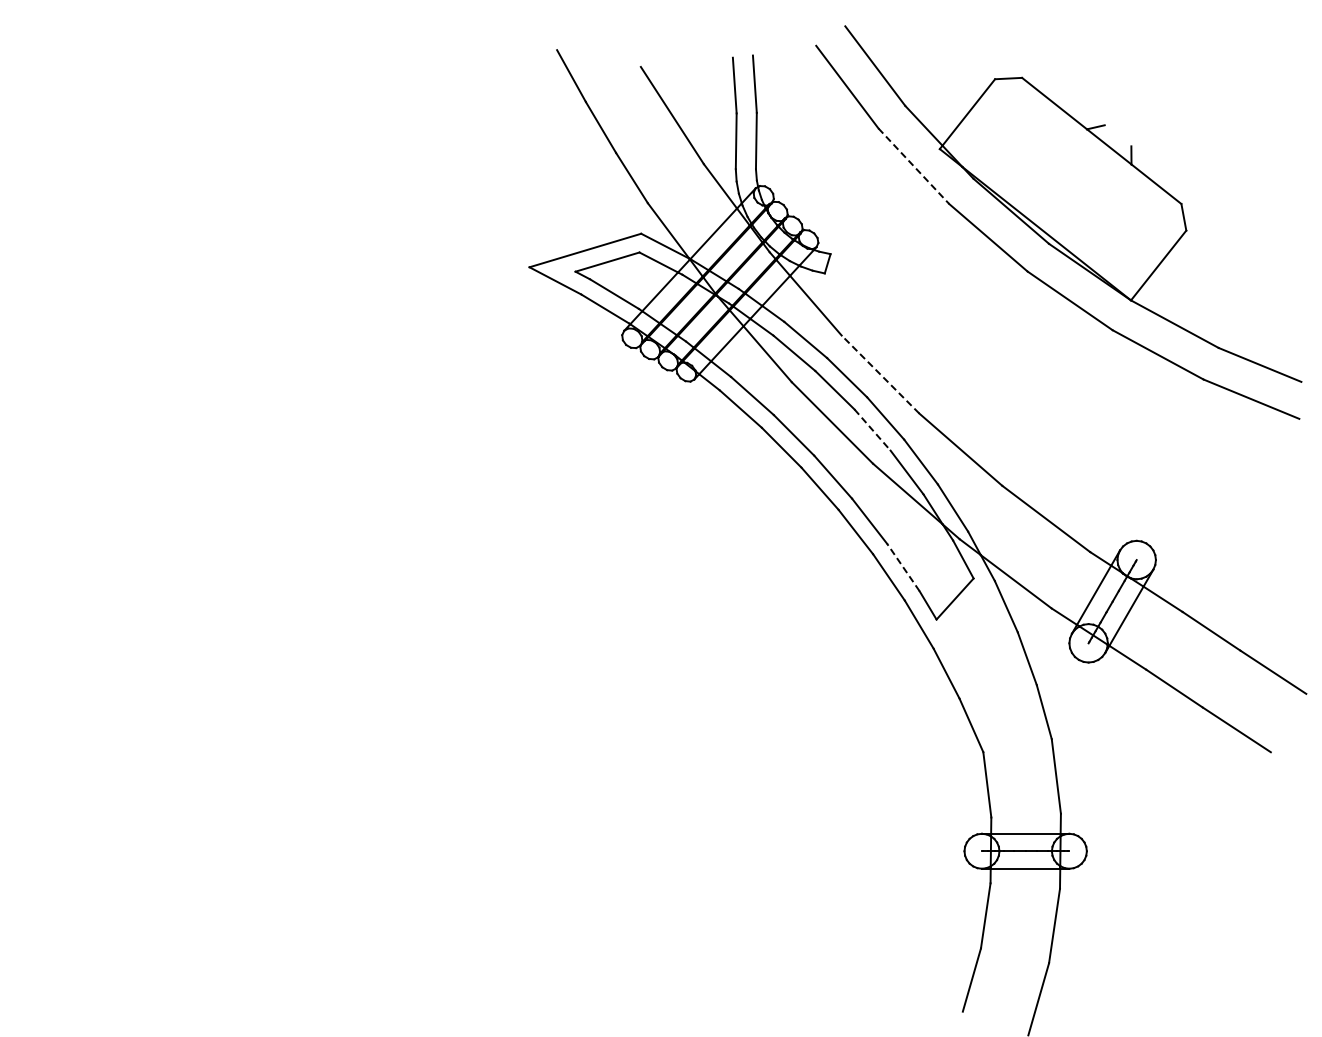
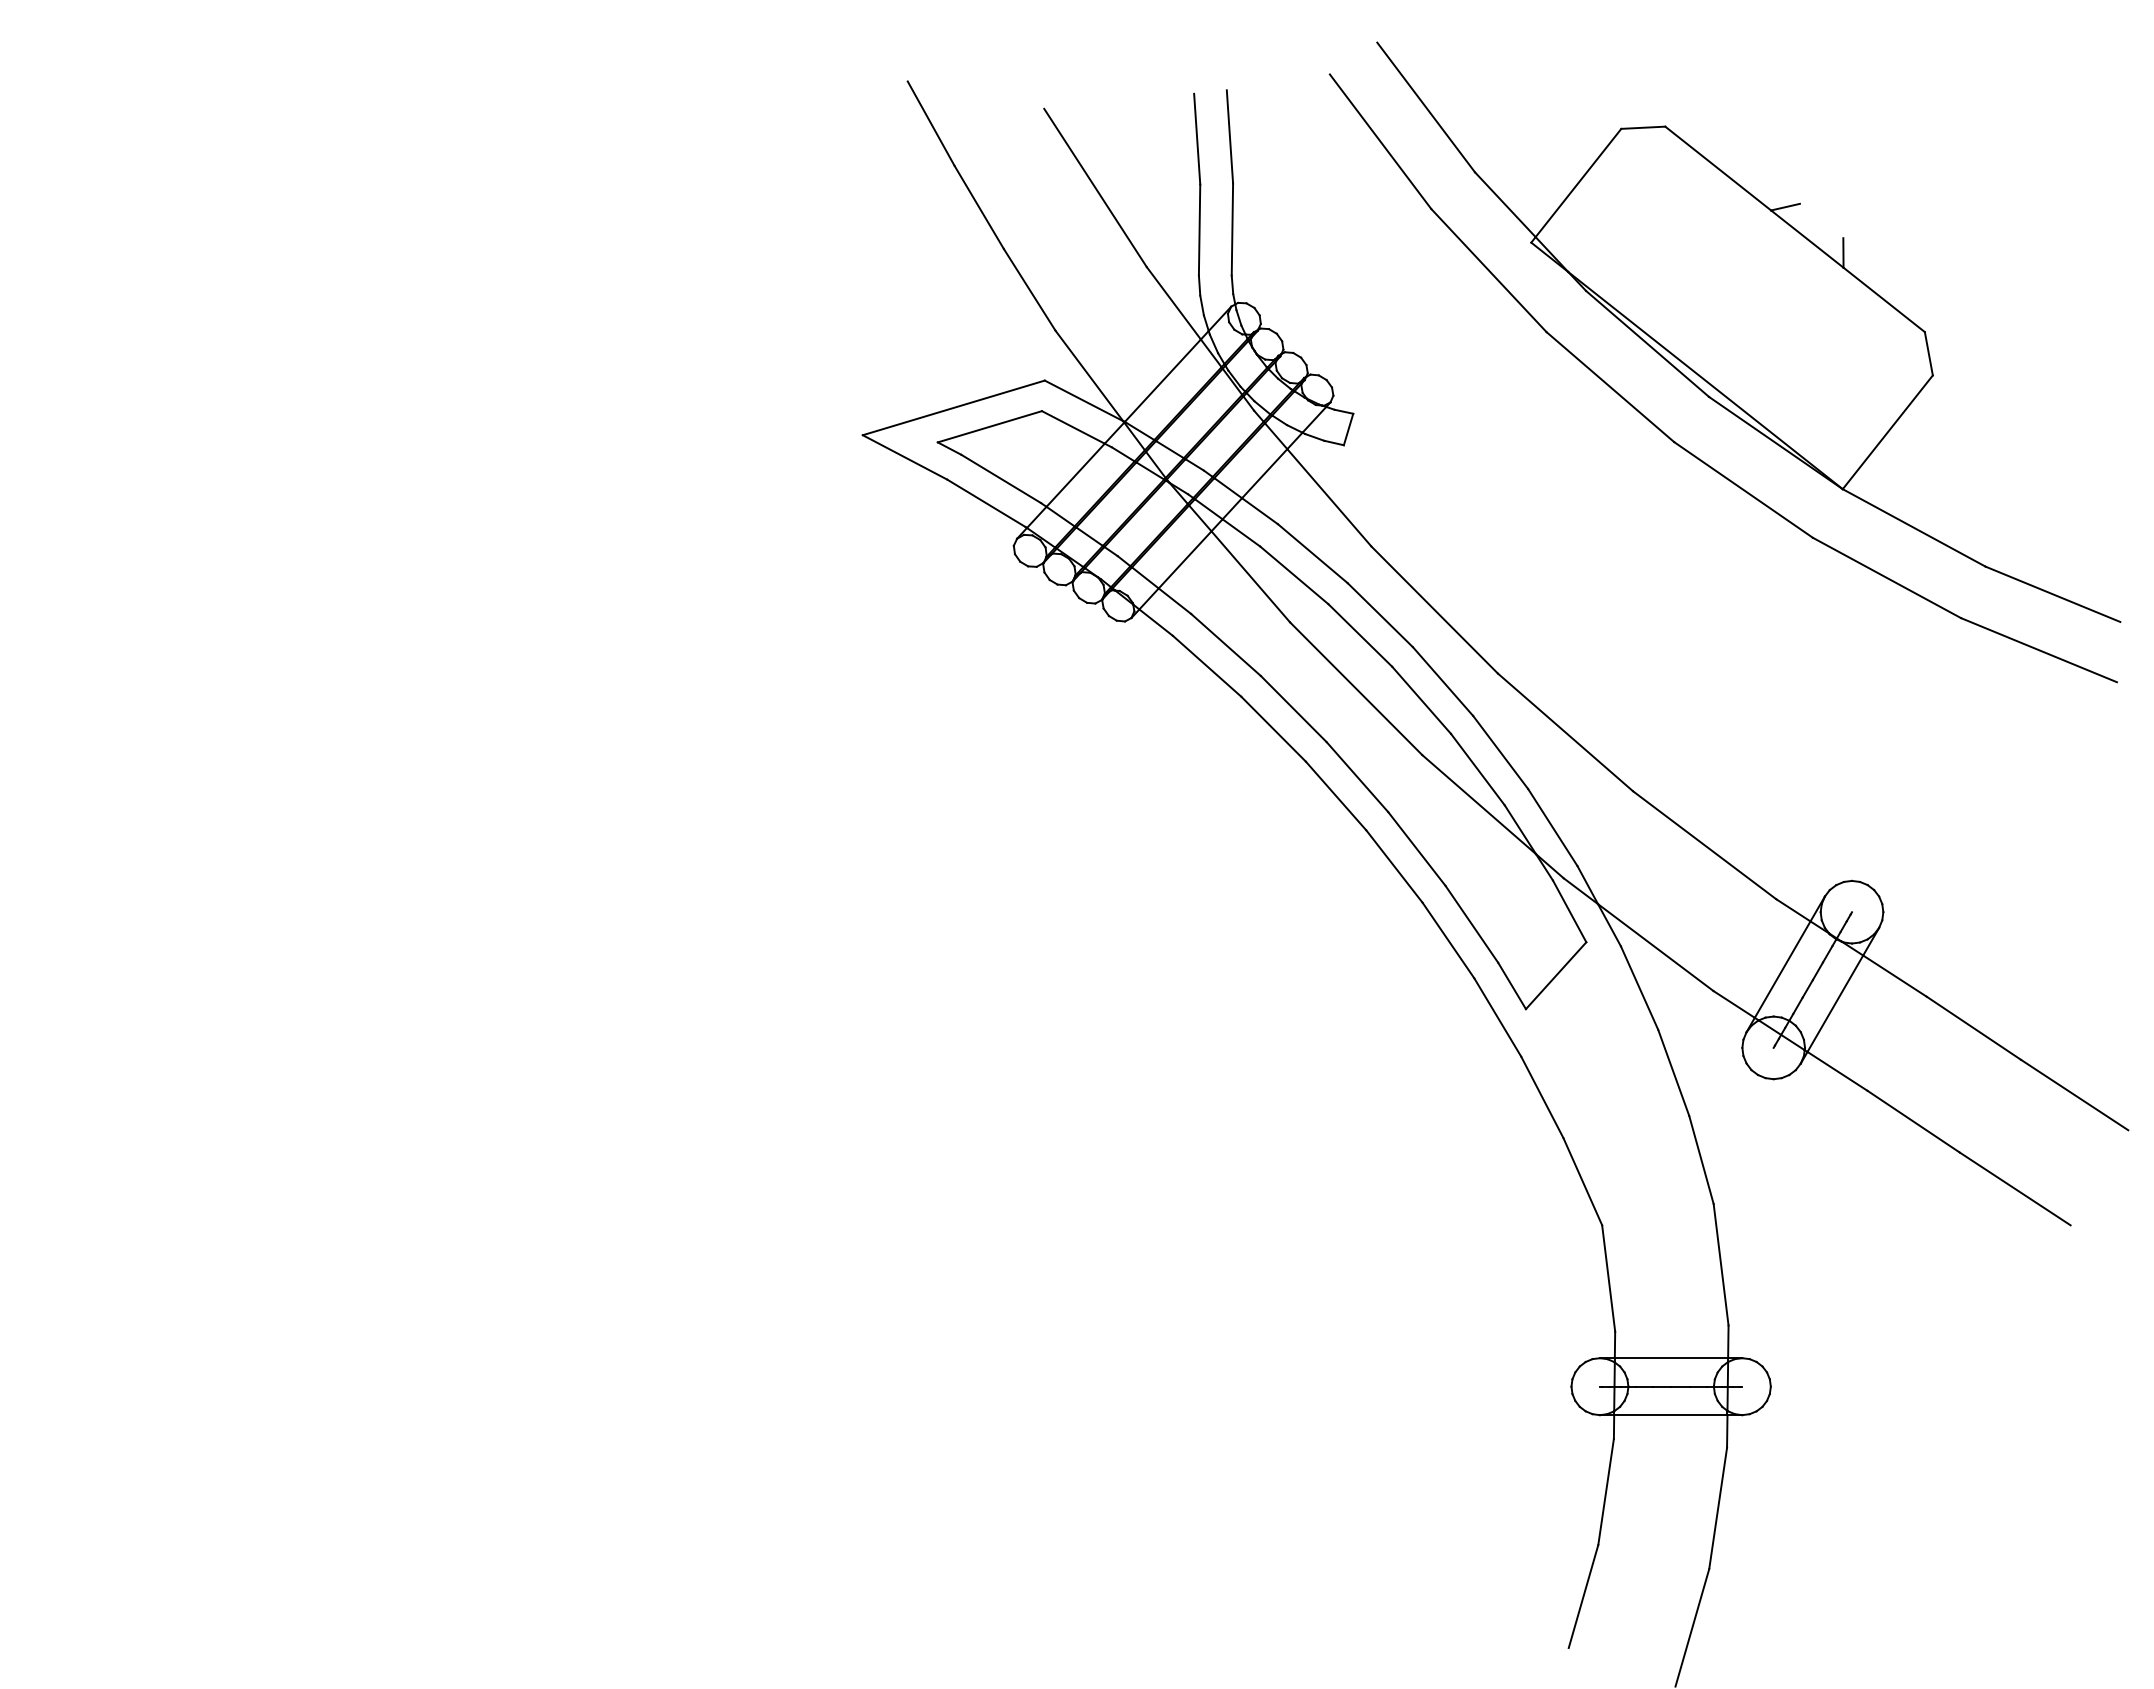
line: (913, 166) -> (1488, 271), dashed -> solid
line: (880, 374) -> (1434, 609), dashed -> solid
line: (872, 430) -> (1421, 701), dashed -> solid
line: (903, 567) -> (1472, 924), dashed -> solid

